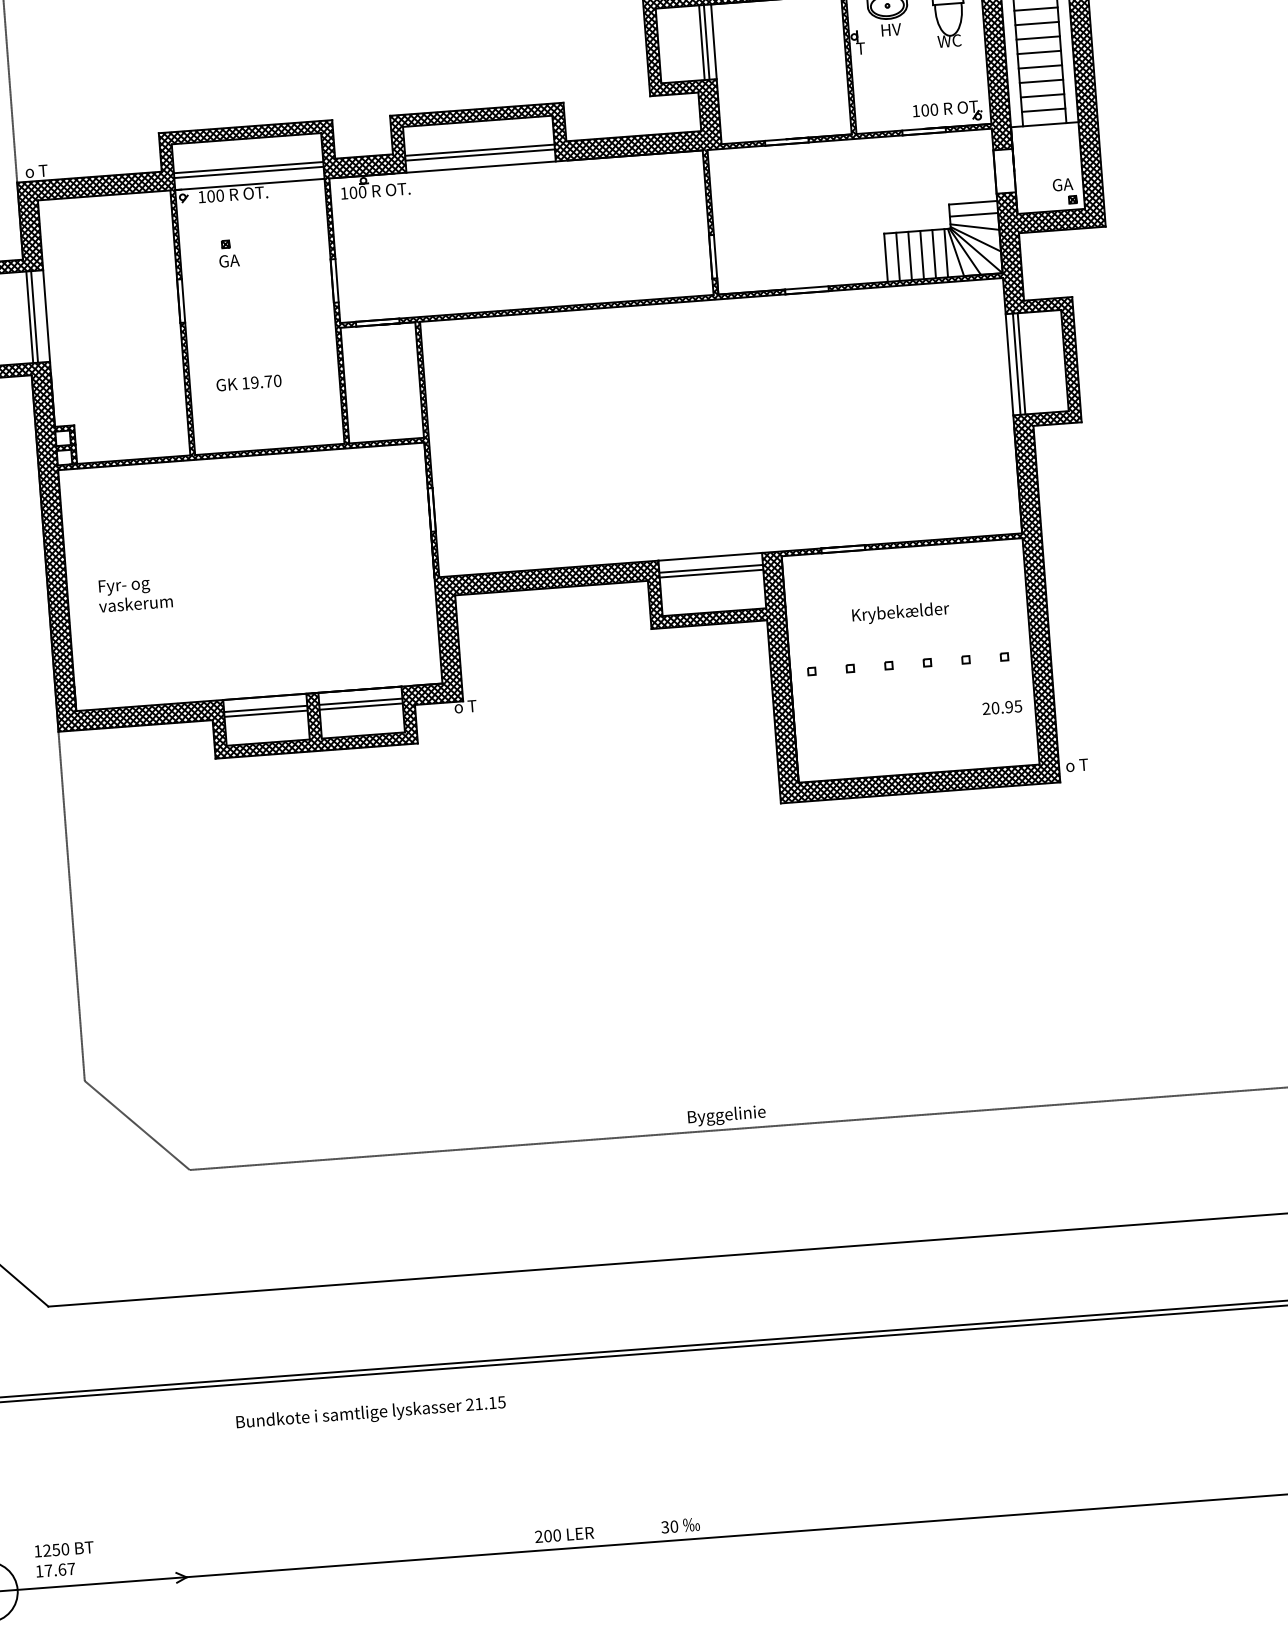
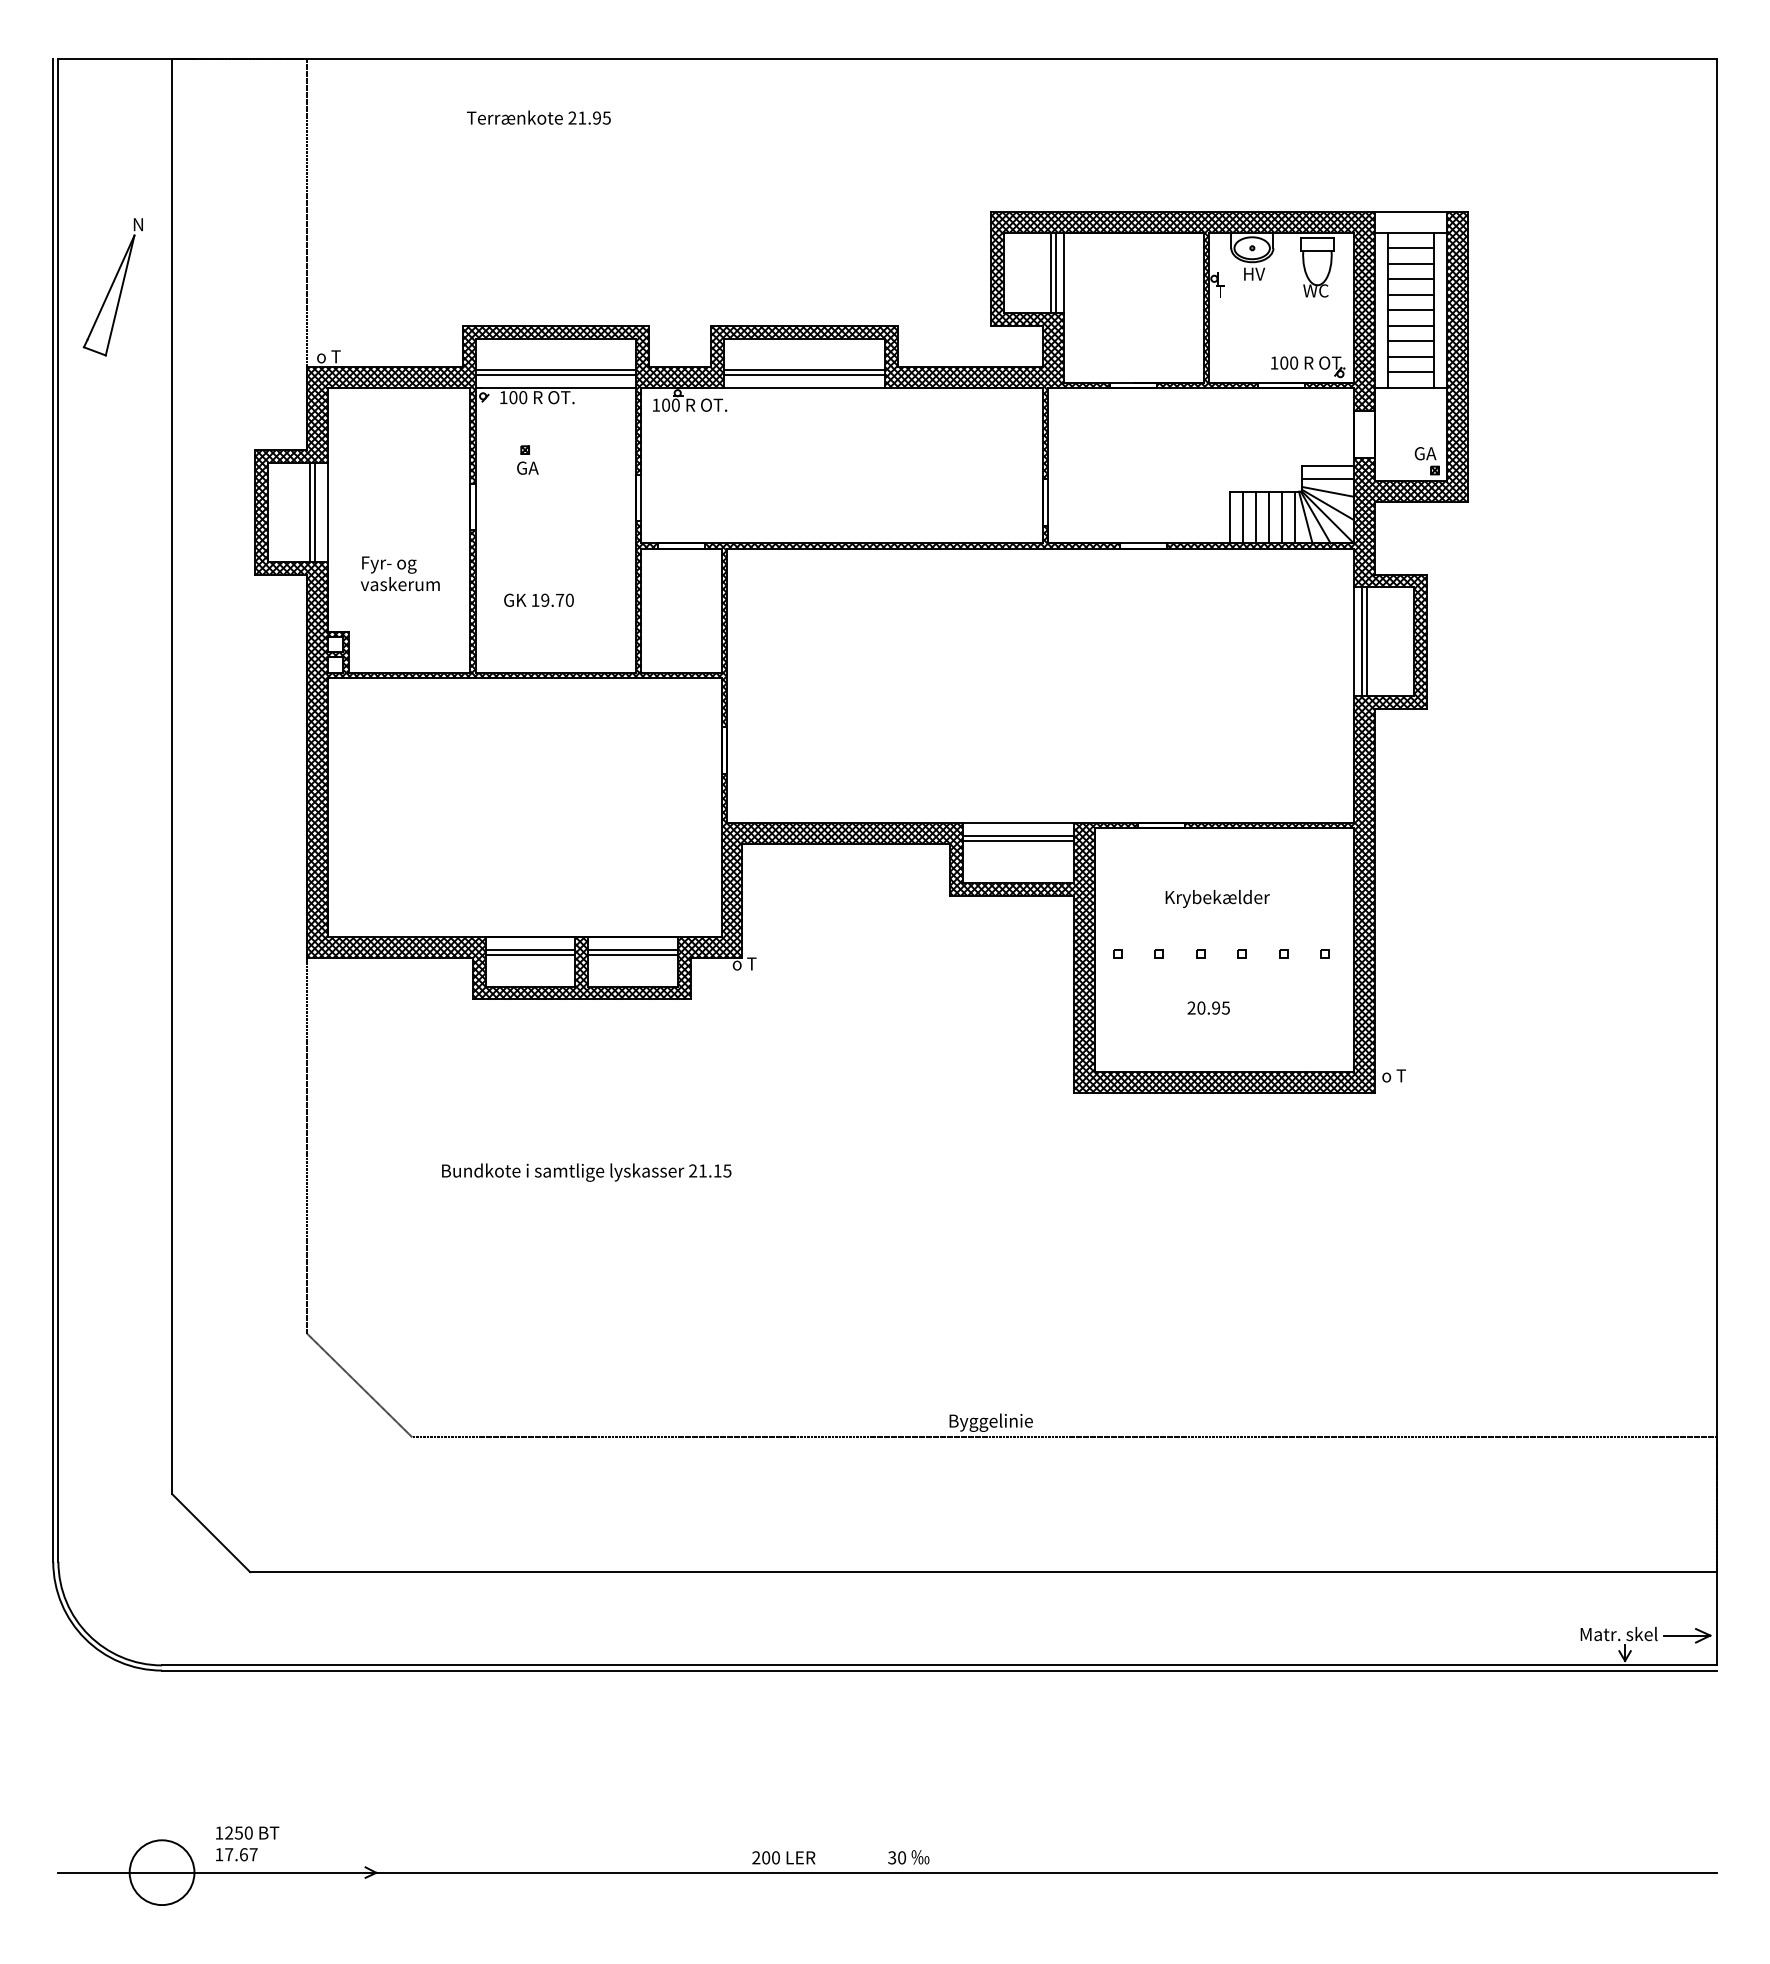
text: (134, 593) -> (399, 573), moved
text: (1002, 707) -> (1208, 1007), moved
text: (370, 1413) -> (586, 1172), moved

